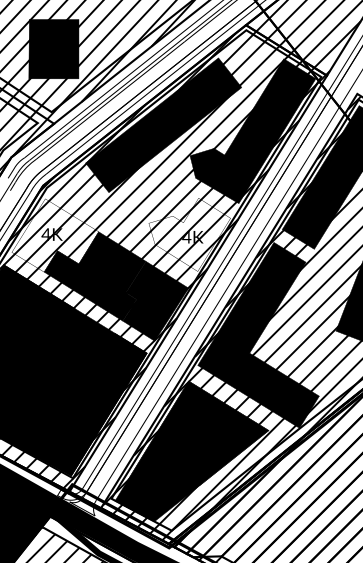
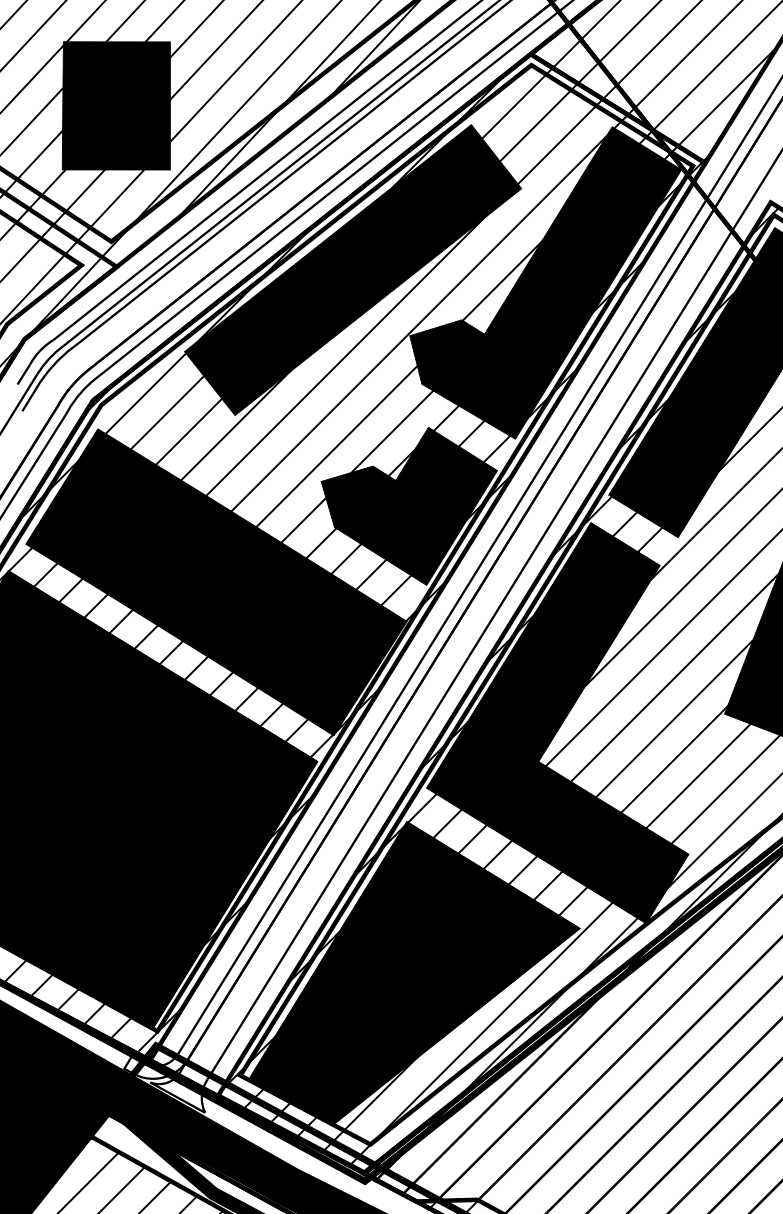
fill: (189, 234) -> (408, 505), added
fill: (54, 235) -> (117, 507), added

